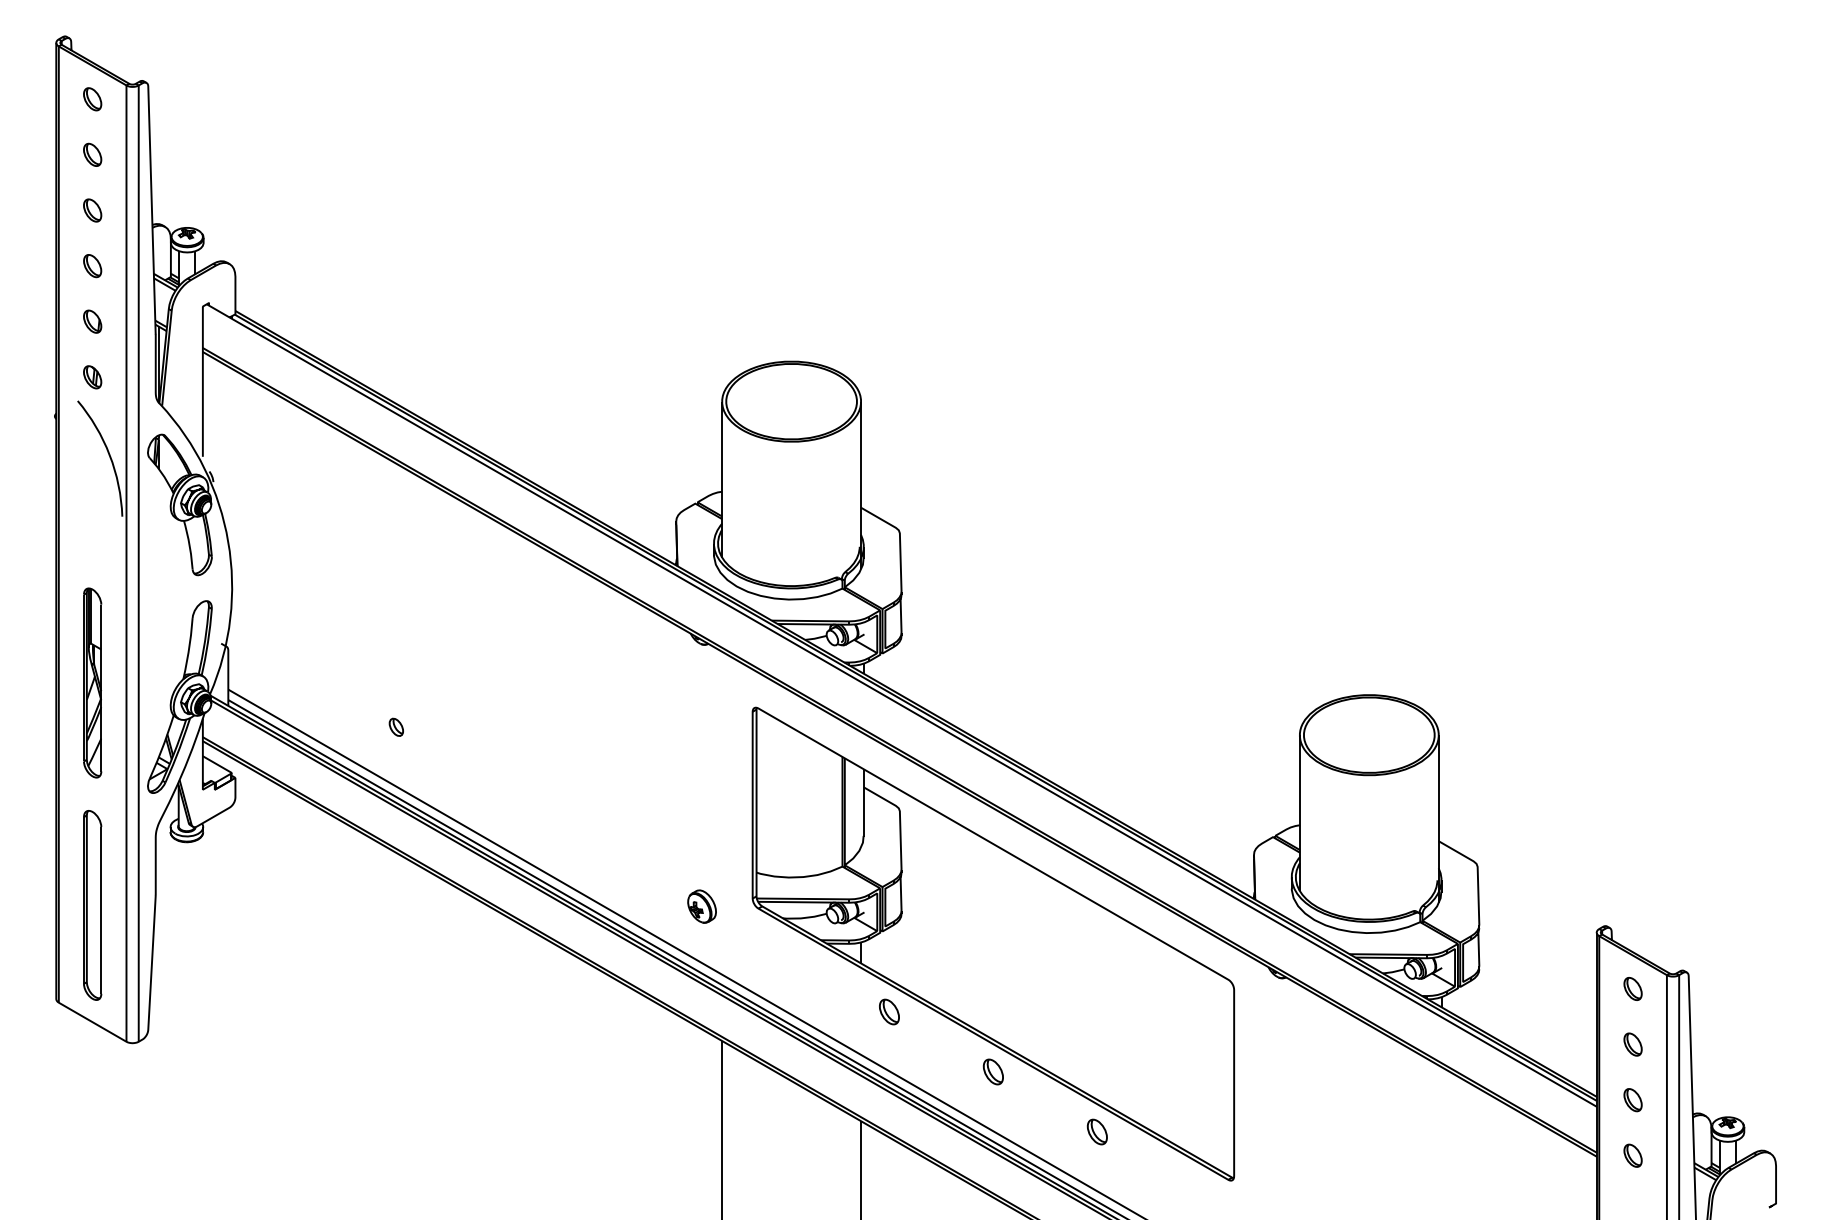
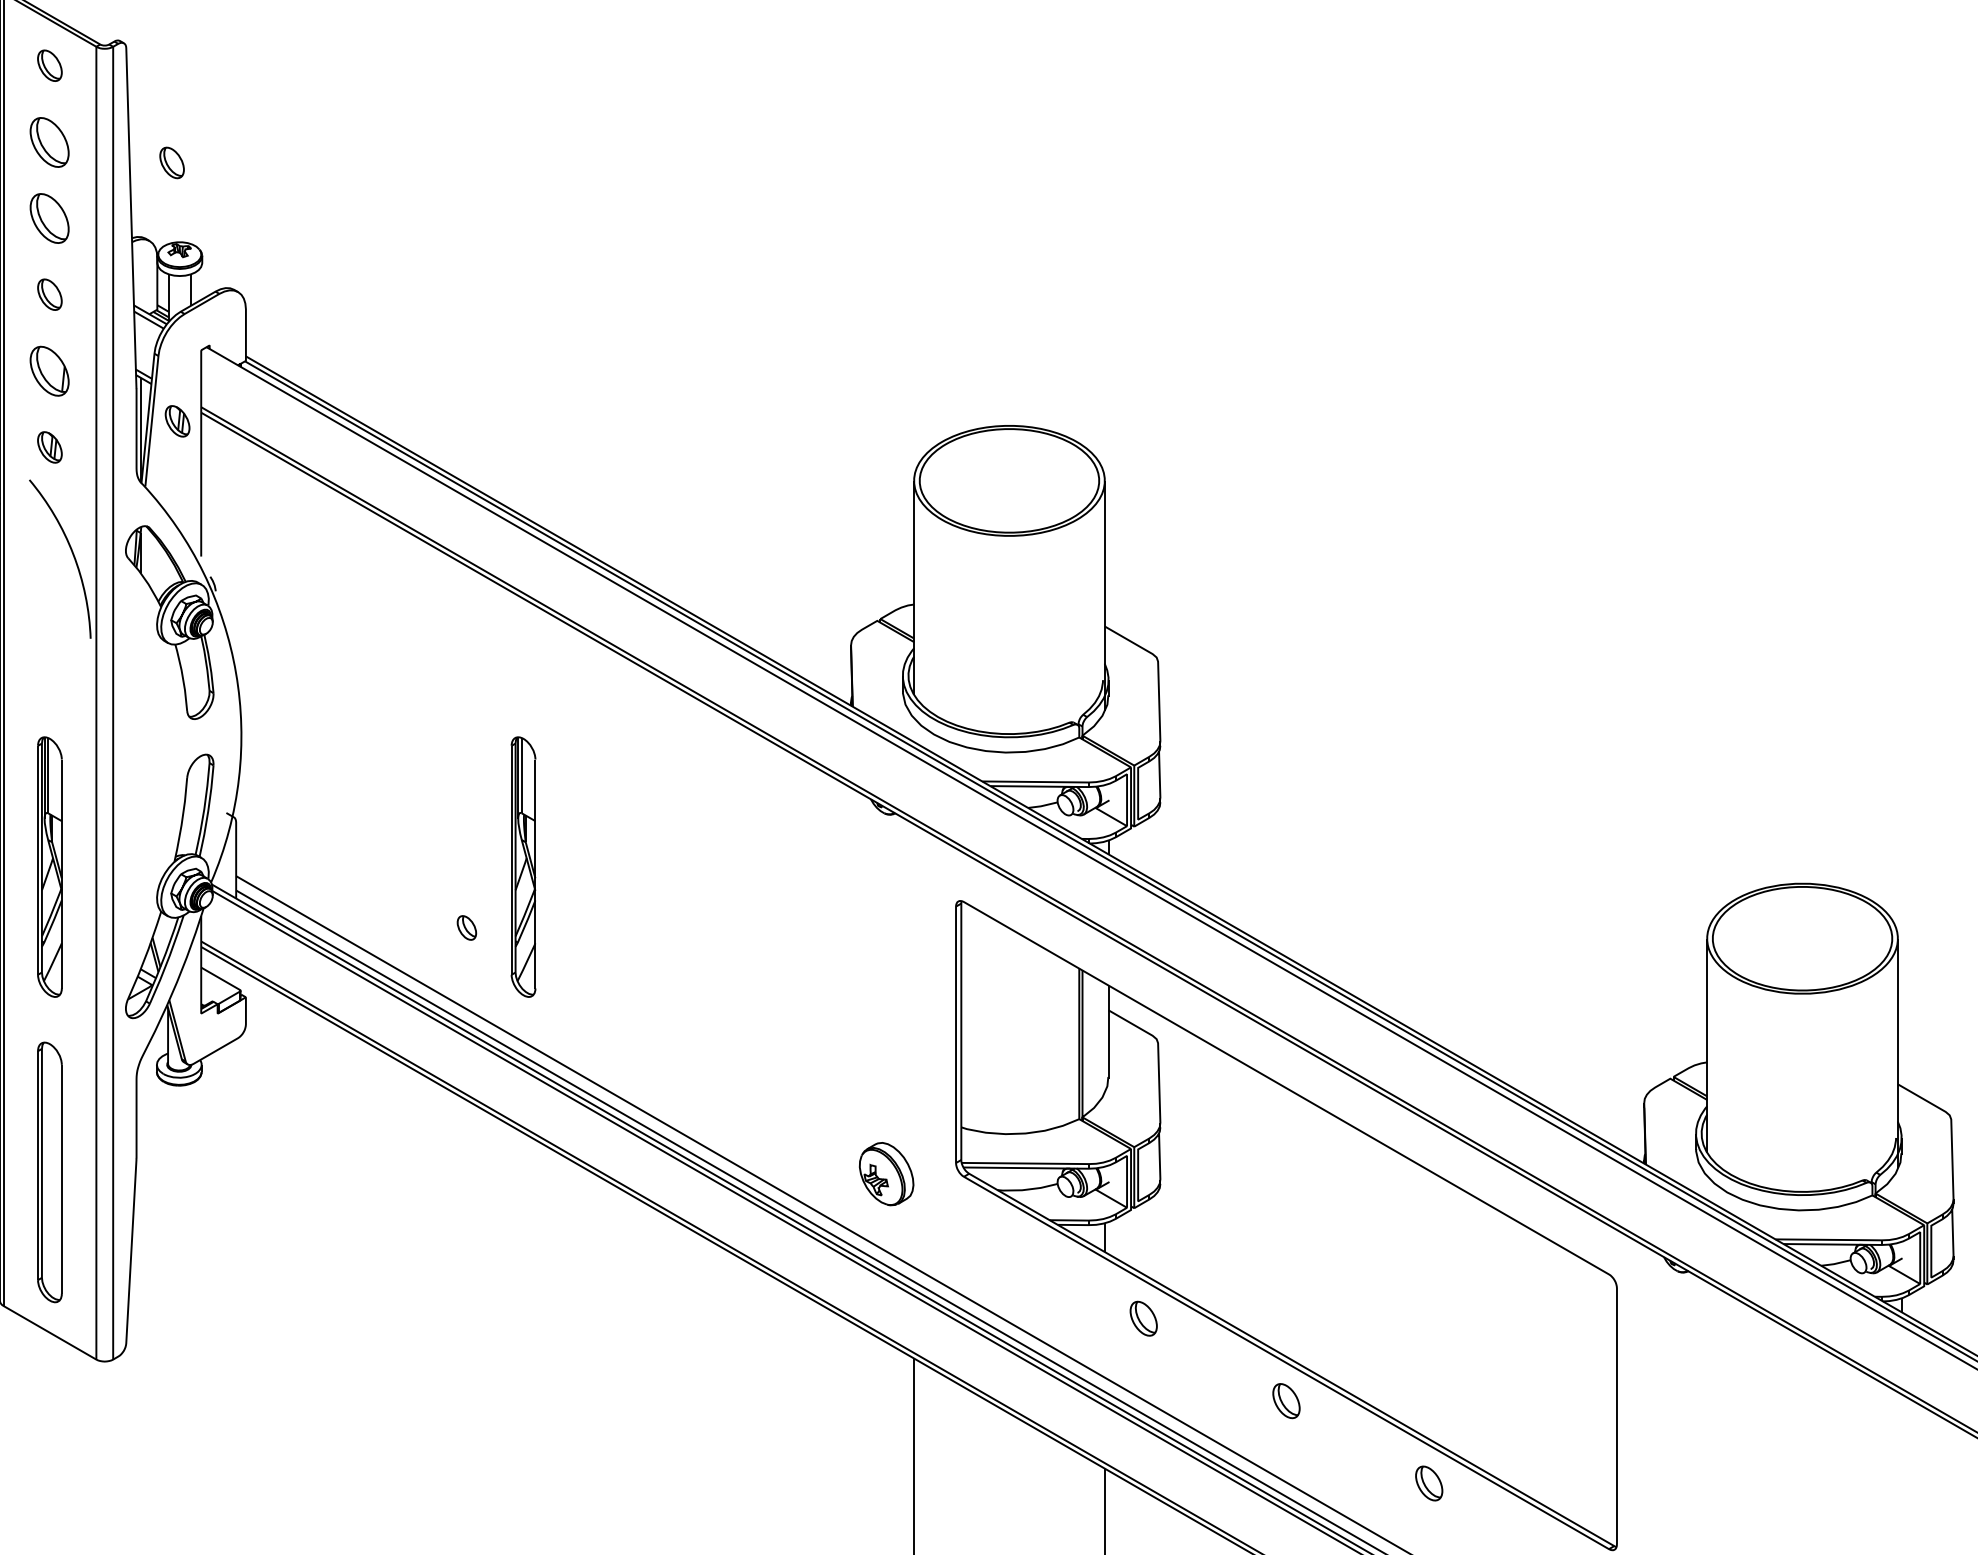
part: (92, 154) -> (49, 141), size x1.6
part: (181, 170) -> (171, 163), added
part: (92, 210) -> (49, 218), size x1.6
part: (92, 321) -> (49, 370), size x1.6
part: (185, 358) -> (177, 421), added
part: (437, 682) -> (523, 866), added
part: (701, 906) -> (885, 1173), size x1.4

